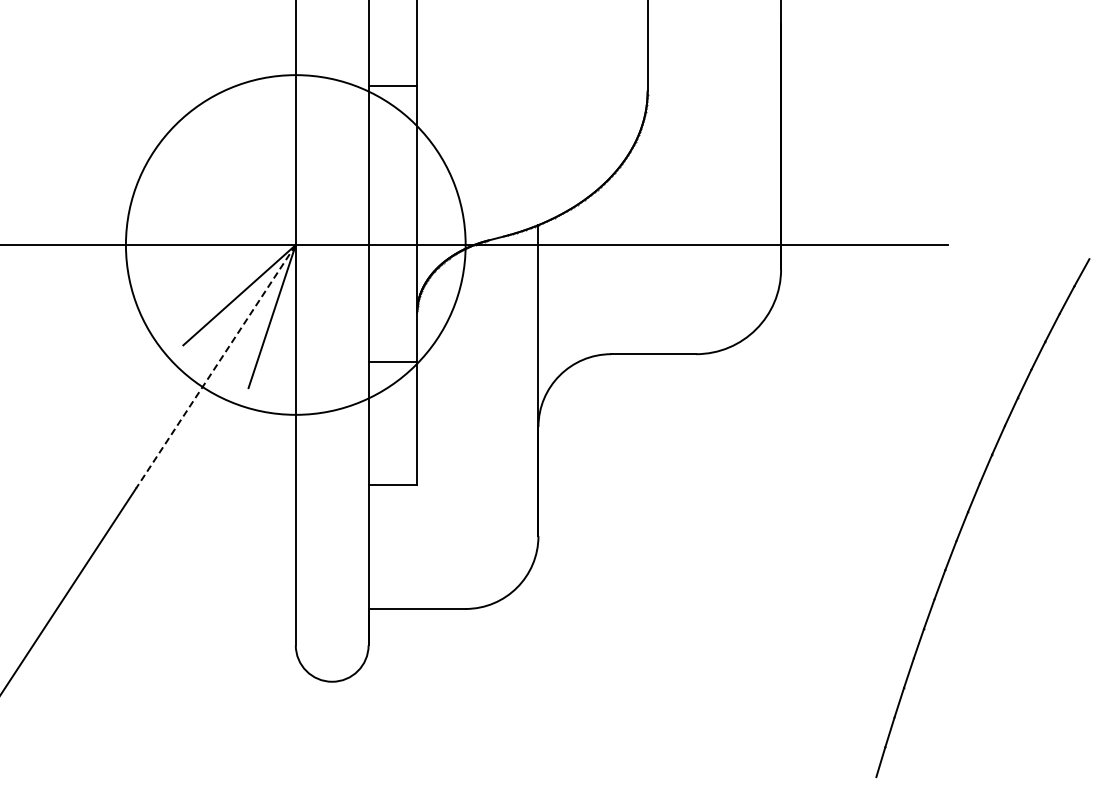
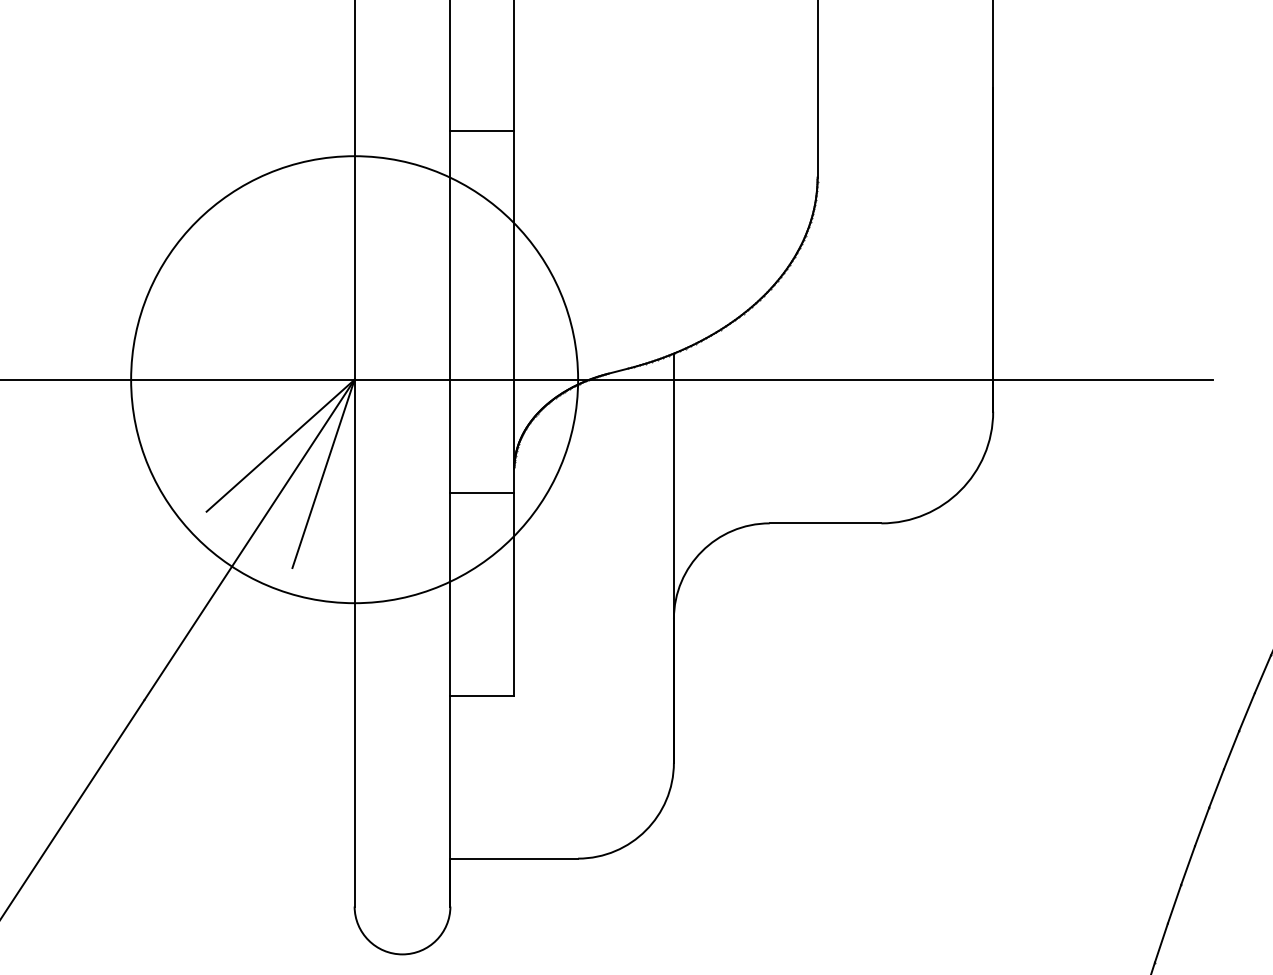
line: (392, 86) -> (481, 131), moved
line: (392, 361) -> (481, 492), moved
line: (215, 366) -> (248, 539), dashed -> solid

